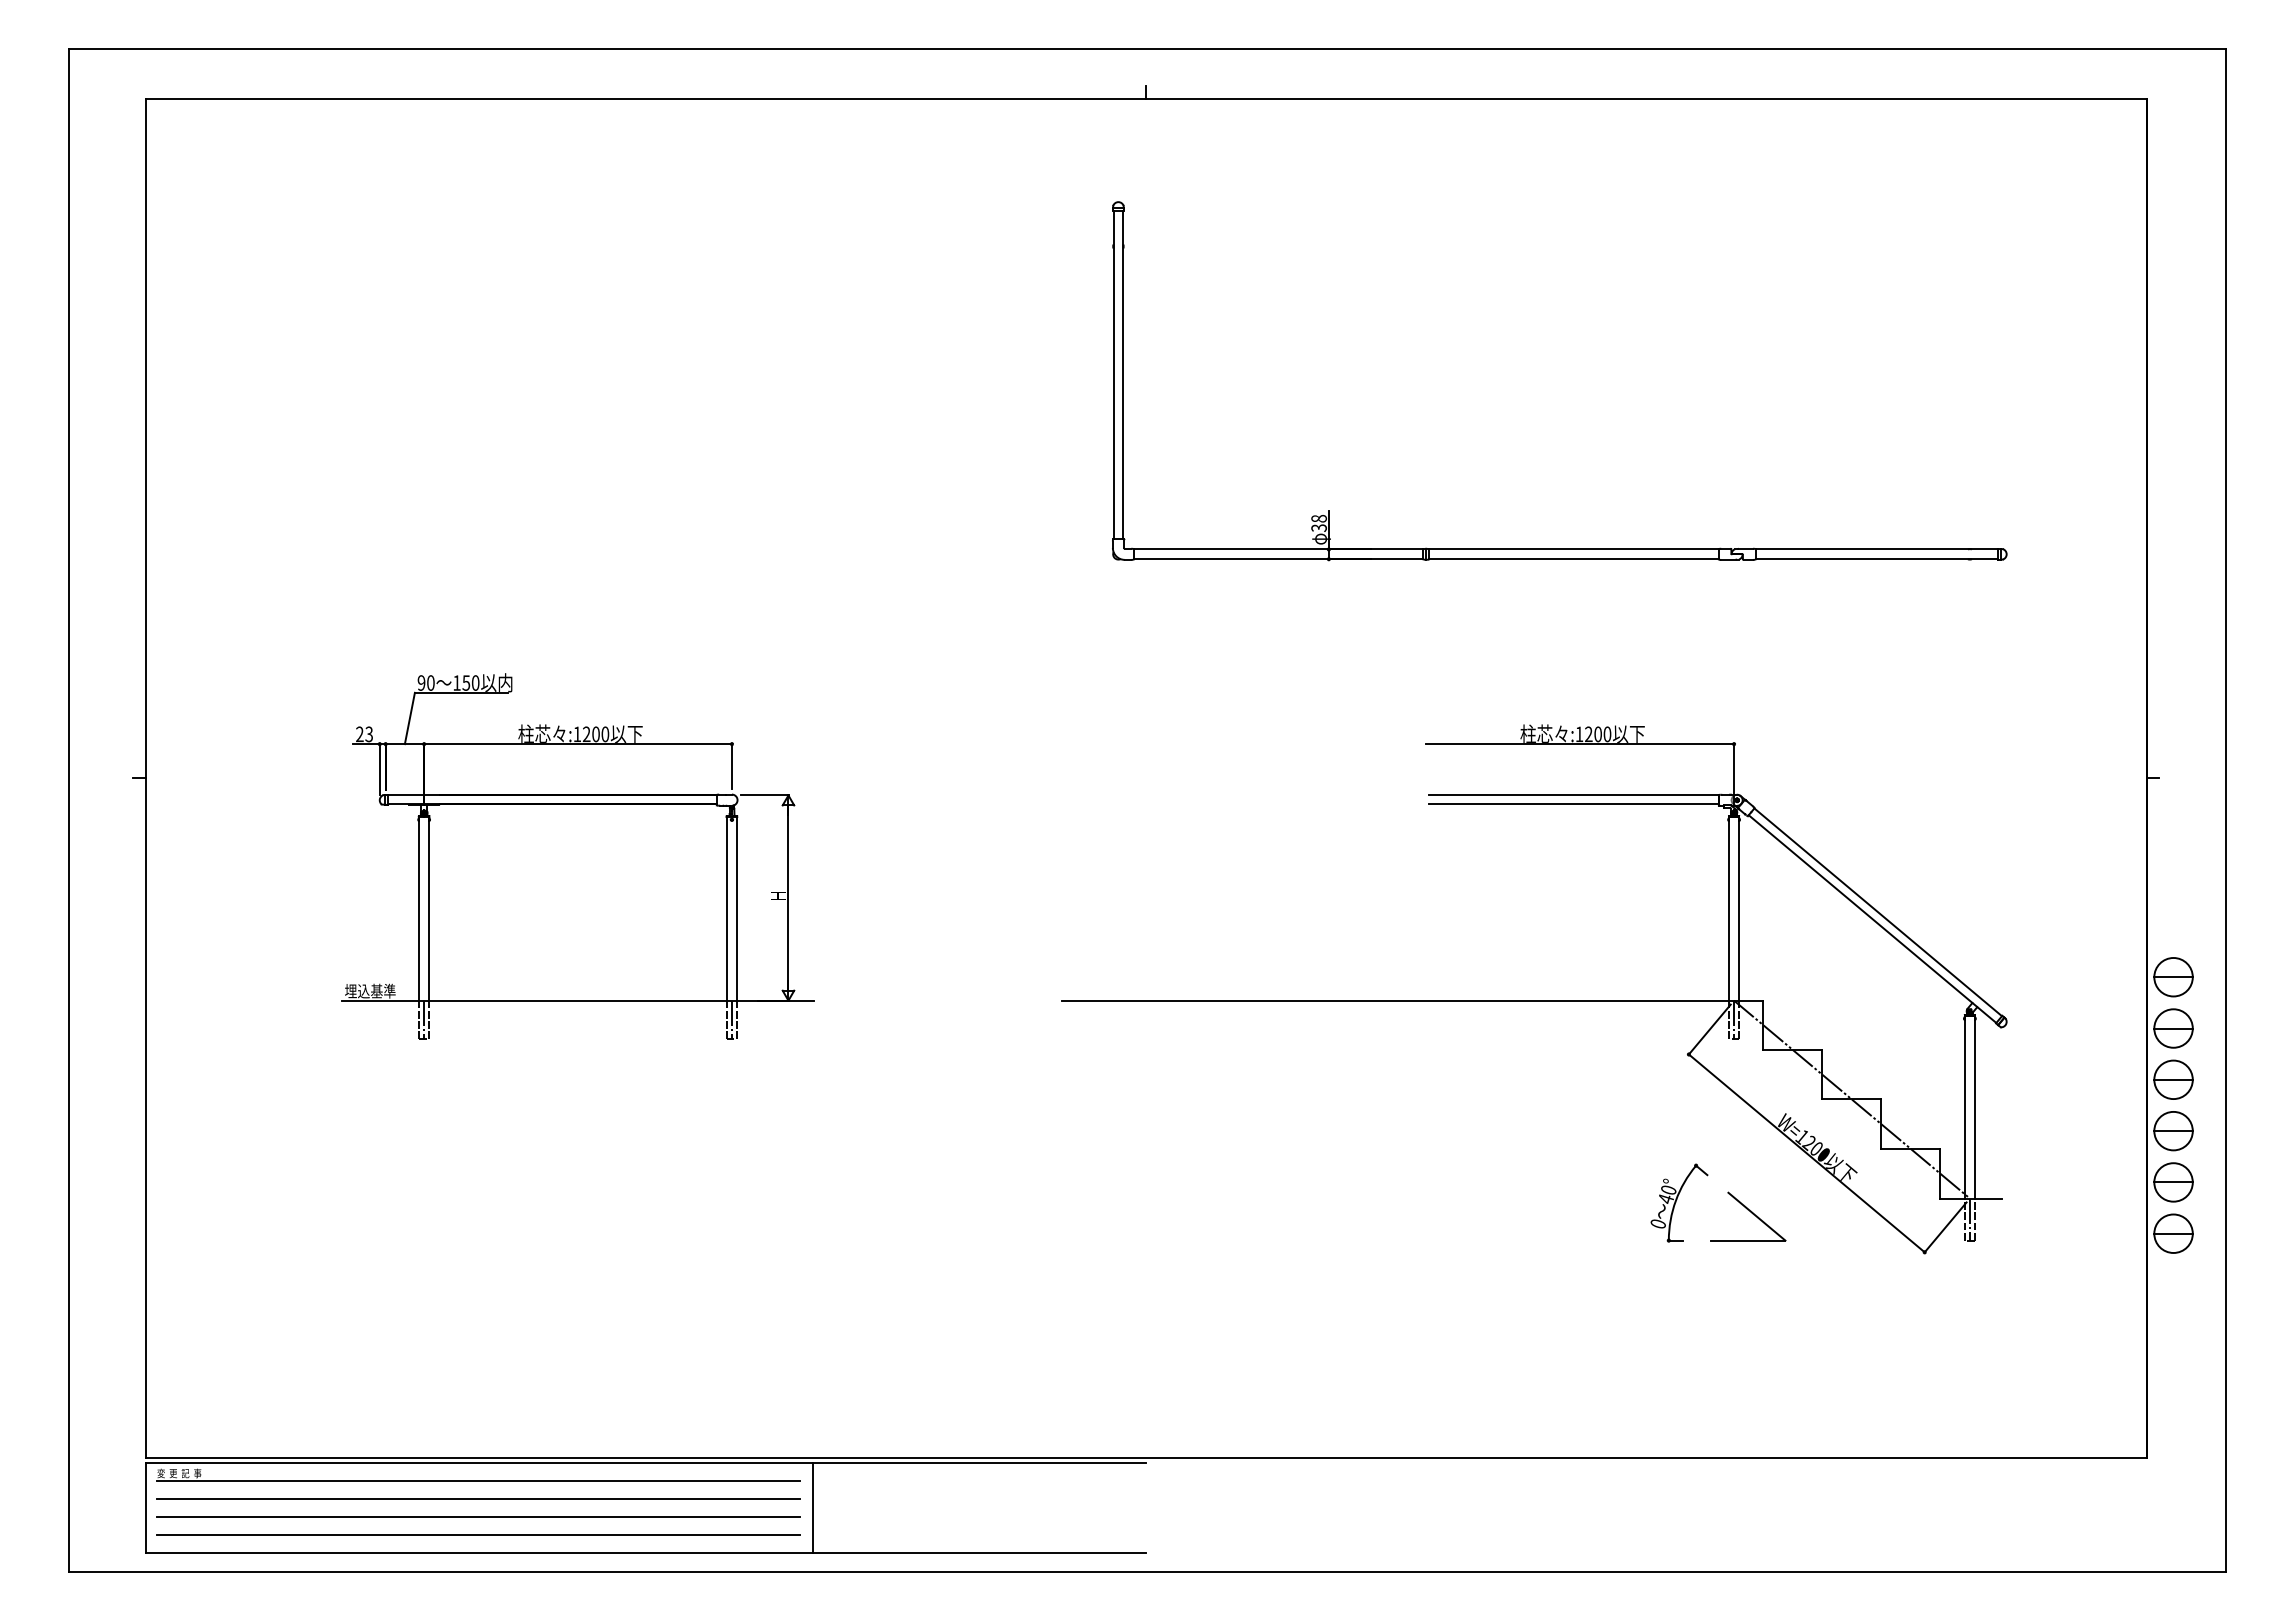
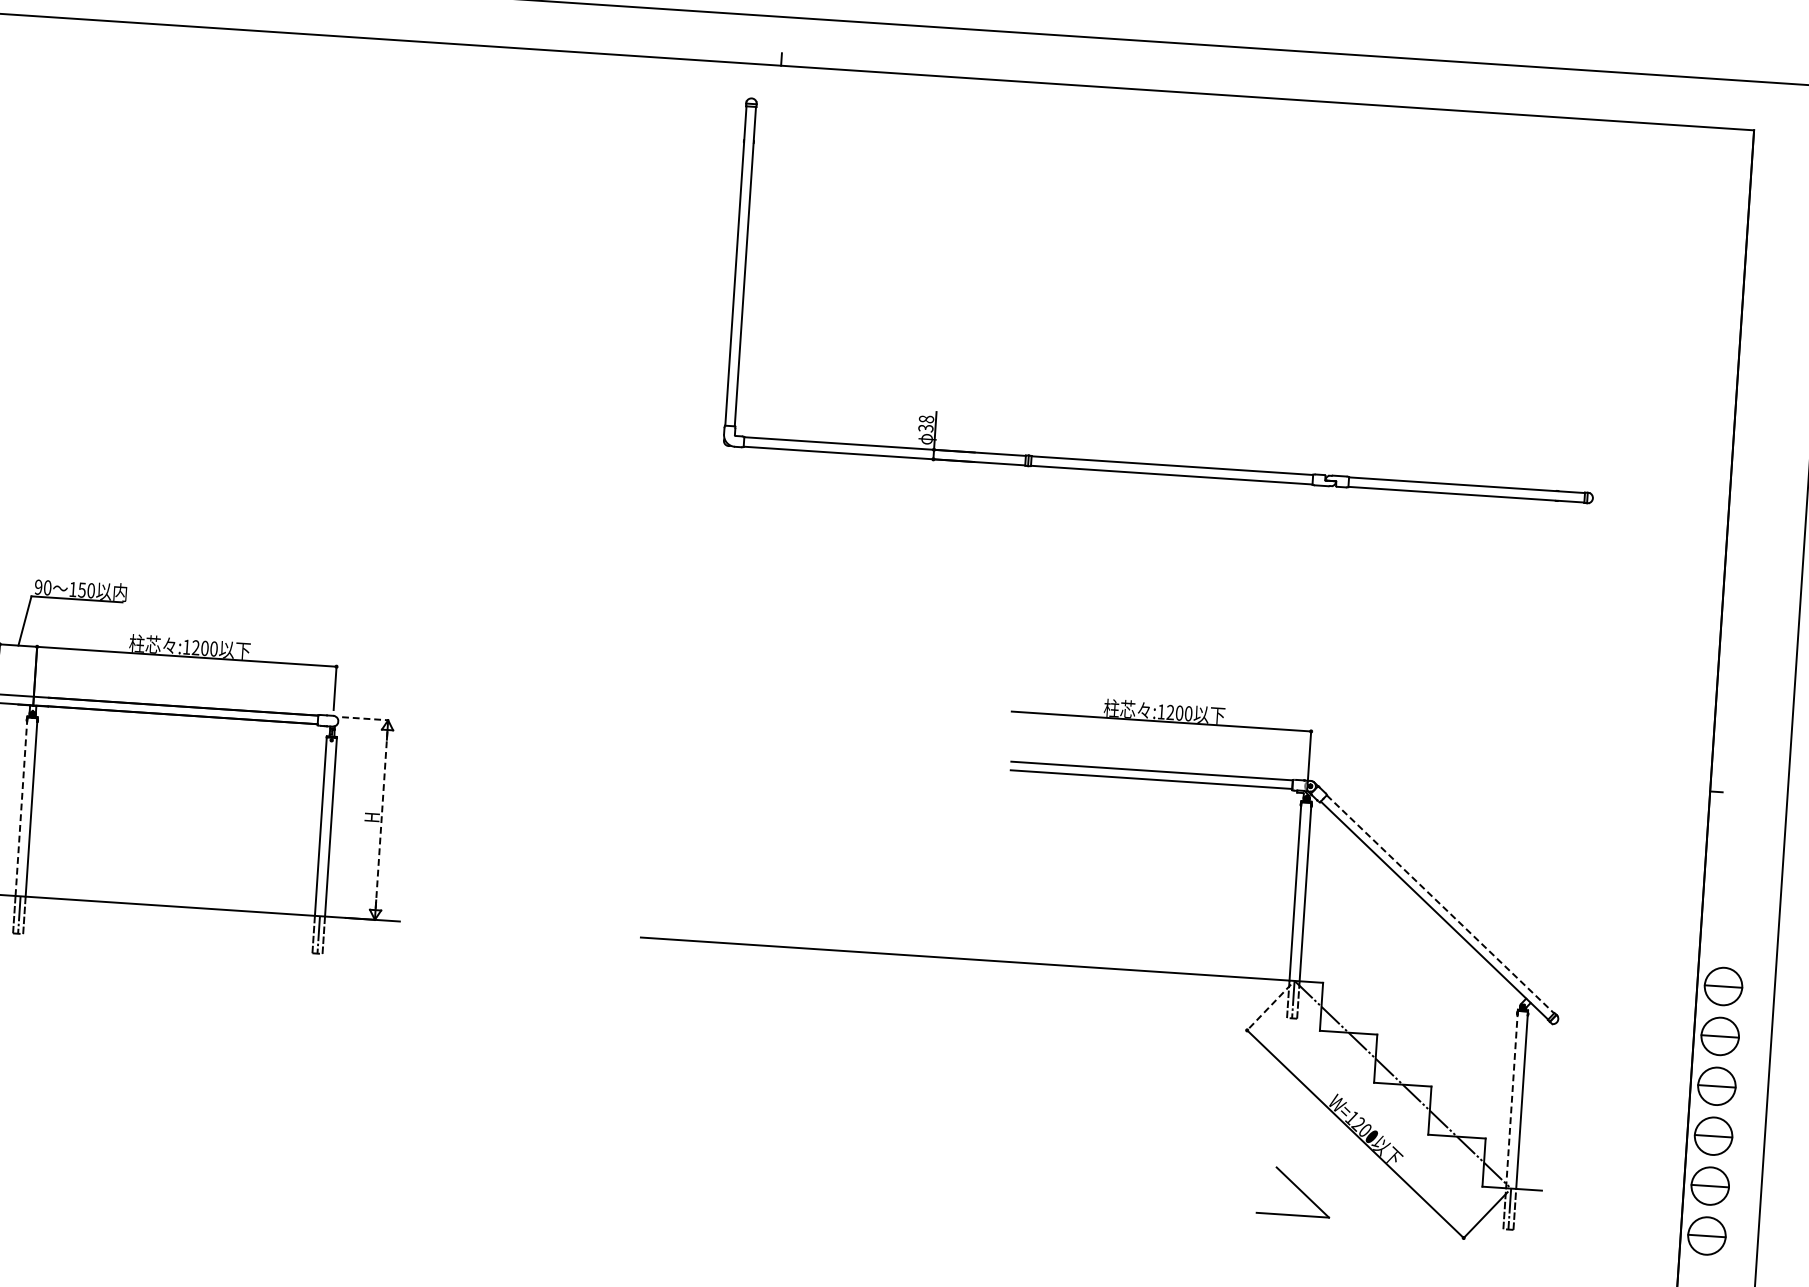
part: (1559, 548) -> (1158, 463), moved
line: (764, 795) -> (364, 718), solid -> dashed
line: (788, 897) -> (381, 819), solid -> dashed
line: (418, 908) -> (21, 806), solid -> dashed
line: (1878, 912) -> (1440, 904), solid -> dashed
line: (1709, 1029) -> (1268, 1007), solid -> dashed
line: (1964, 1106) -> (1511, 1098), solid -> dashed
part: (1679, 1202) -> (1228, 1173), removed

